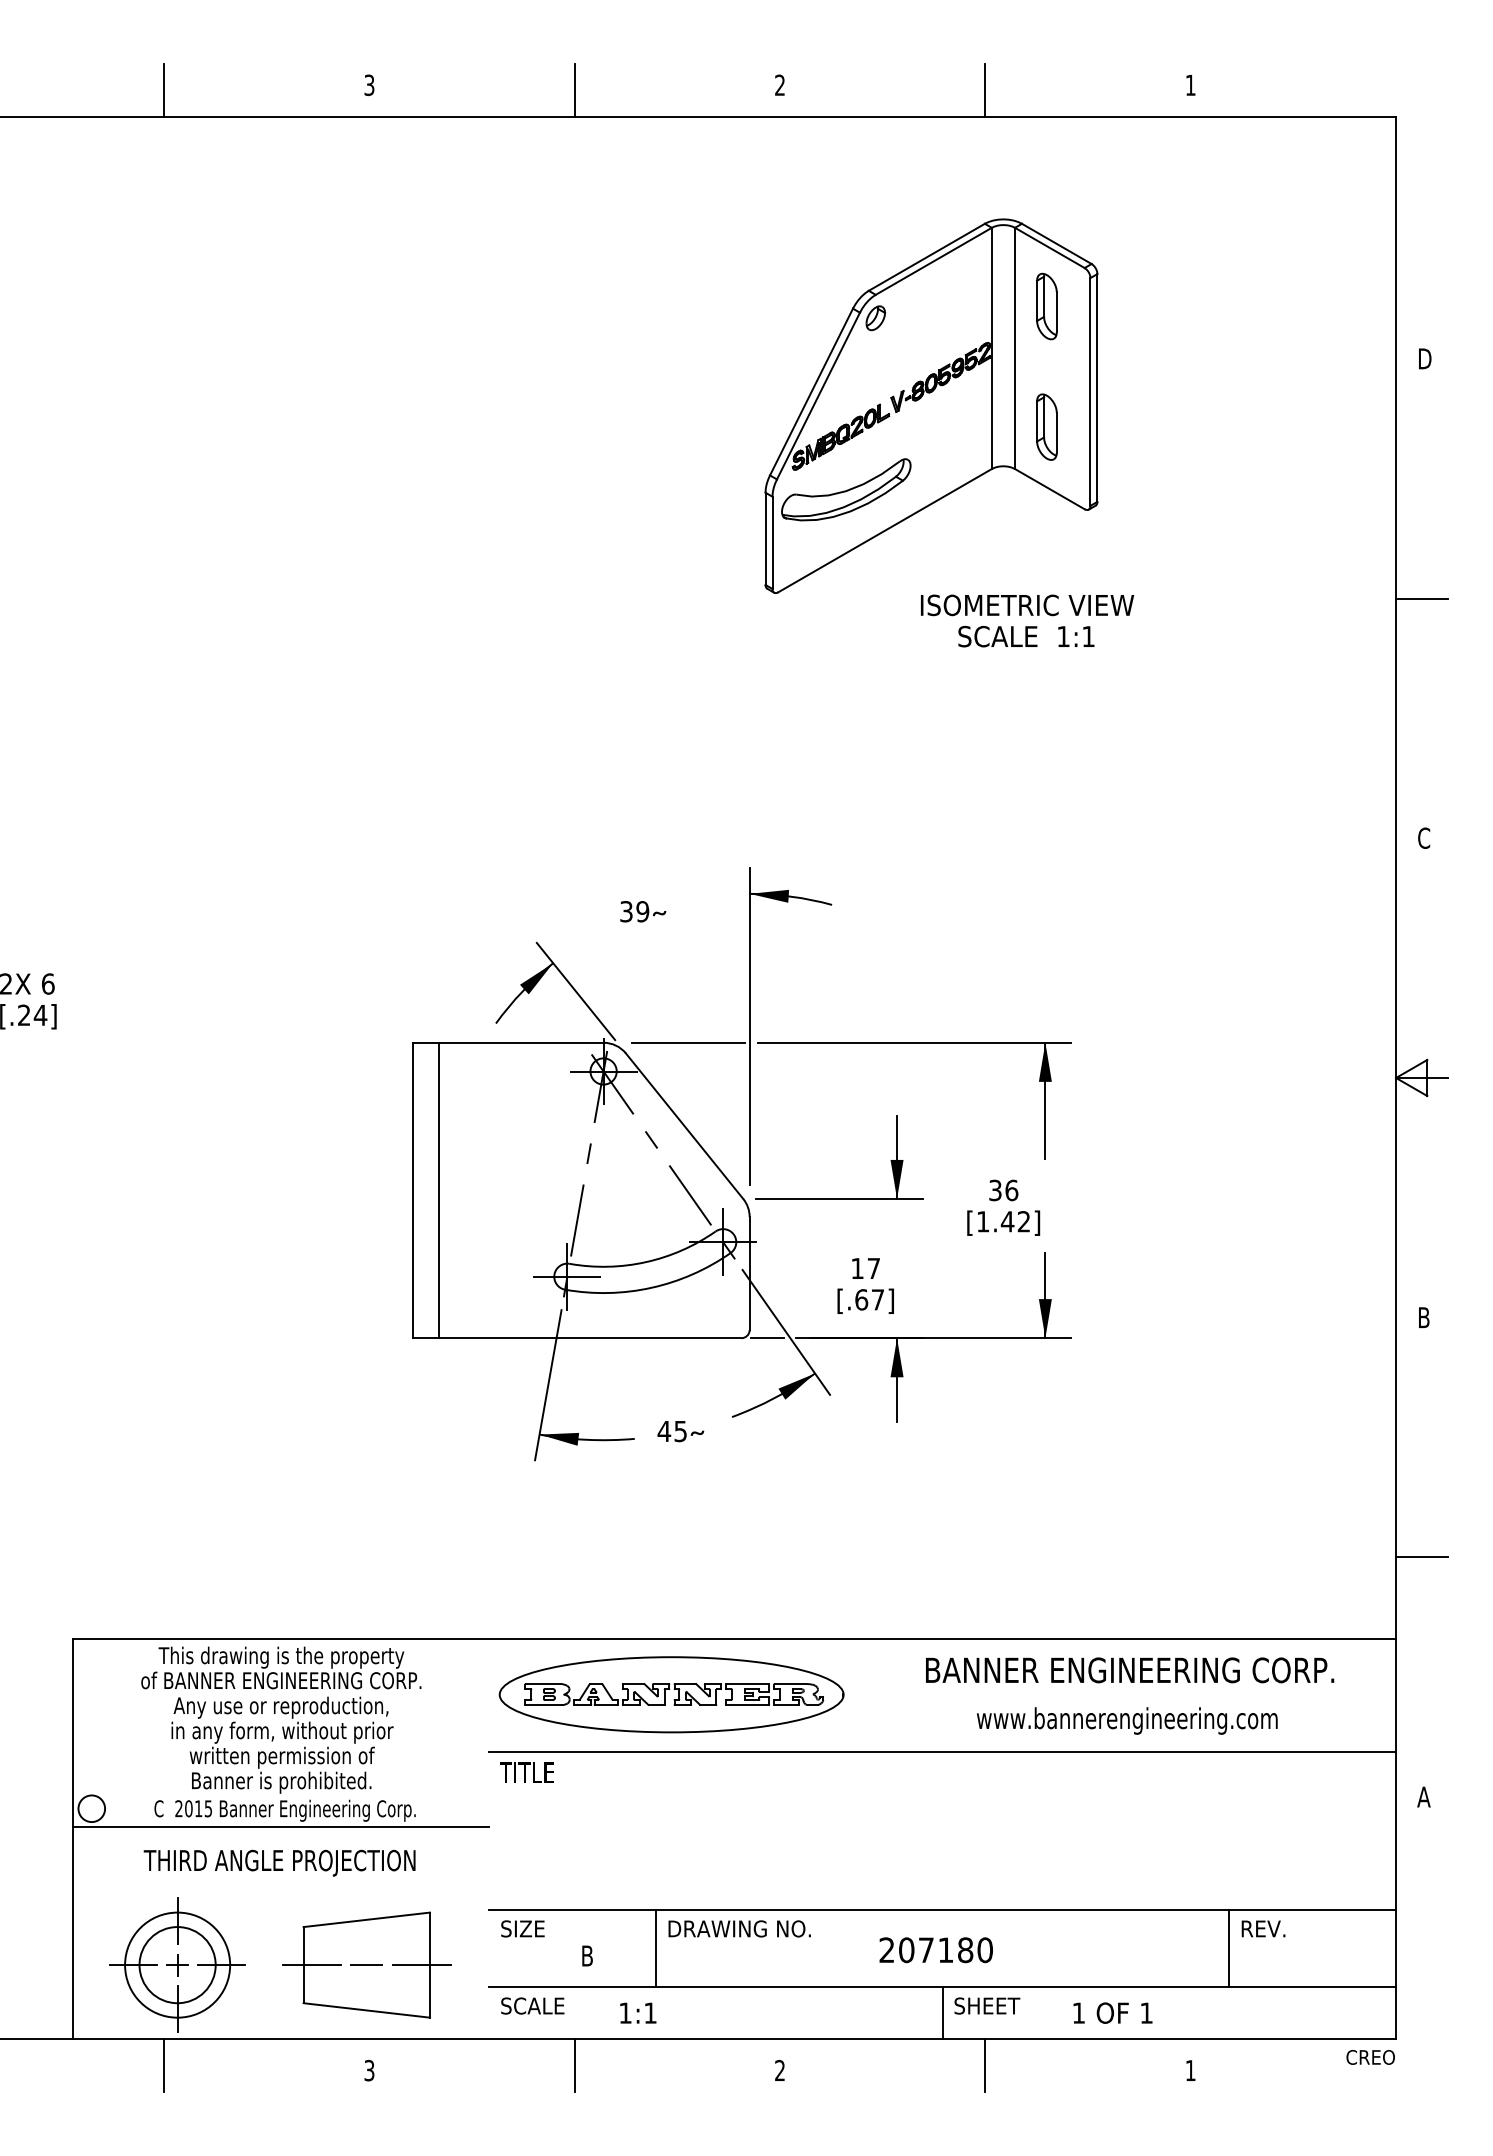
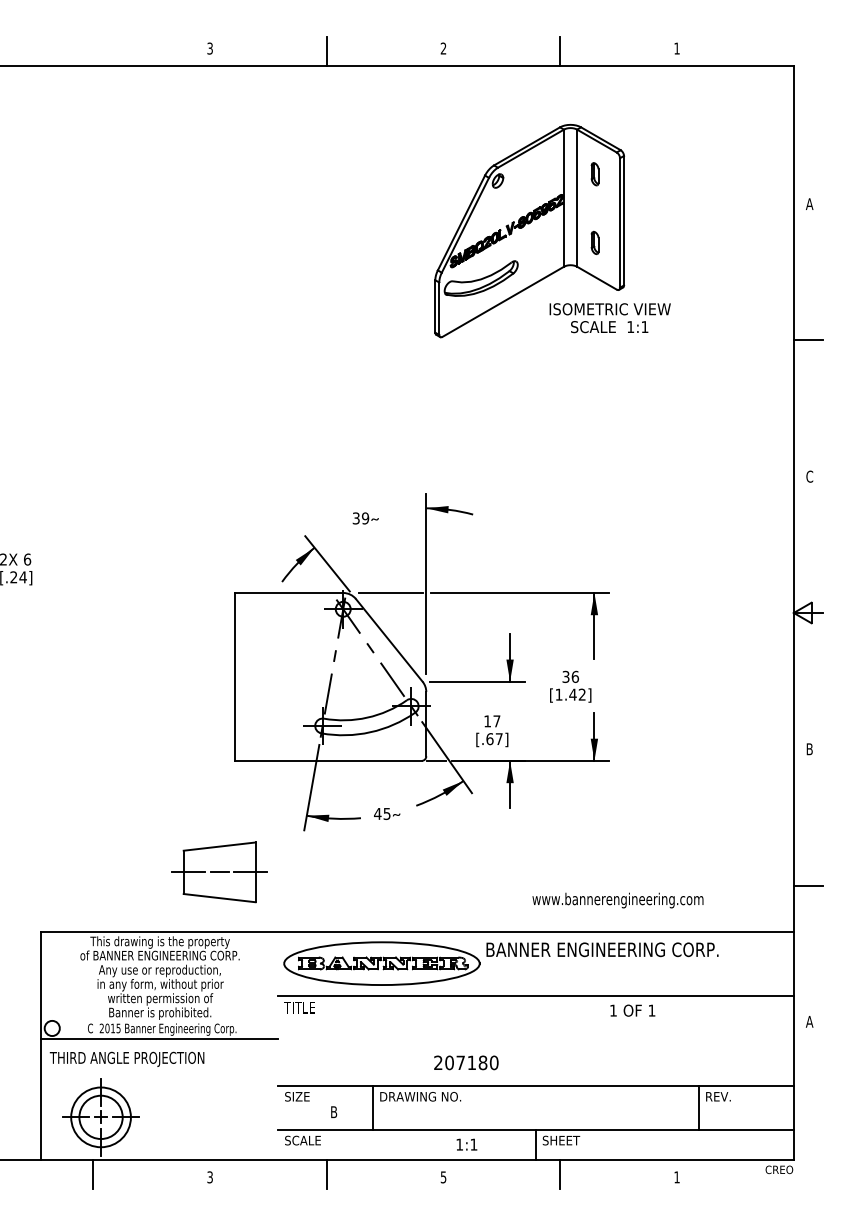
line: (164, 90) -> (93, 51), removed
part: (1045, 304) -> (594, 173), size x0.6
text: (1423, 357) -> (809, 203), D -> A
part: (1045, 426) -> (594, 242), size x0.6
text: (1026, 621) -> (609, 318), moved
line: (438, 1189) -> (249, 676), removed
text: (1129, 1669) -> (602, 949), moved
text: (1126, 1720) -> (617, 900), moved
text: (278, 1861) -> (126, 1058), moved
text: (936, 1949) -> (466, 1062), moved
part: (366, 1965) -> (219, 872), moved
text: (637, 2012) -> (466, 1144), moved
text: (1112, 2012) -> (632, 1010), moved
text: (779, 2070) -> (443, 1177), 2 -> 5

